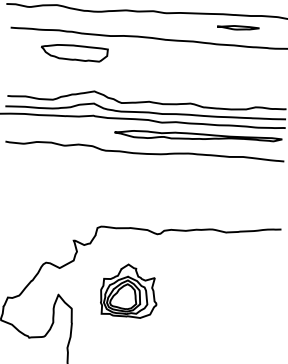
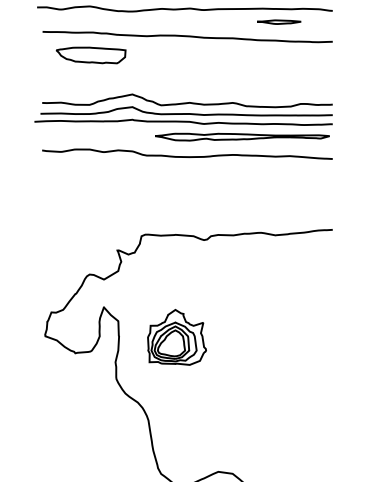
part: (73, 53) -> (90, 55), moved
part: (128, 291) -> (176, 337), moved

